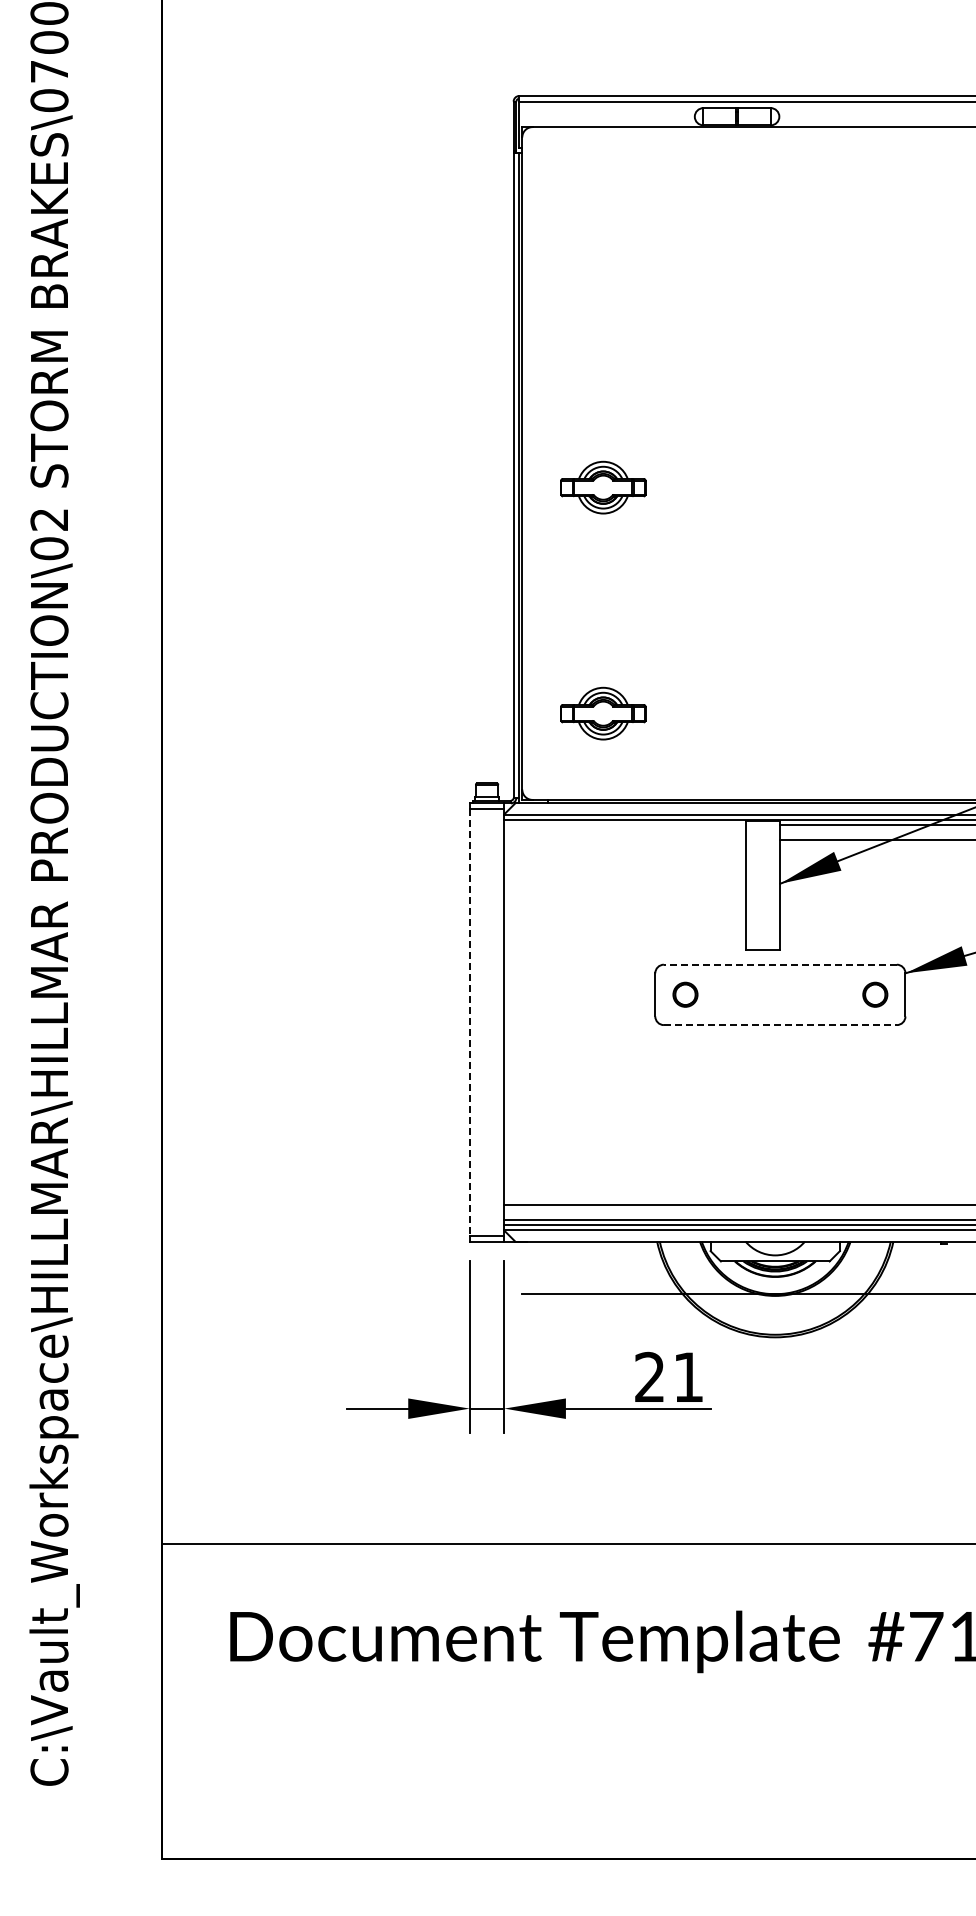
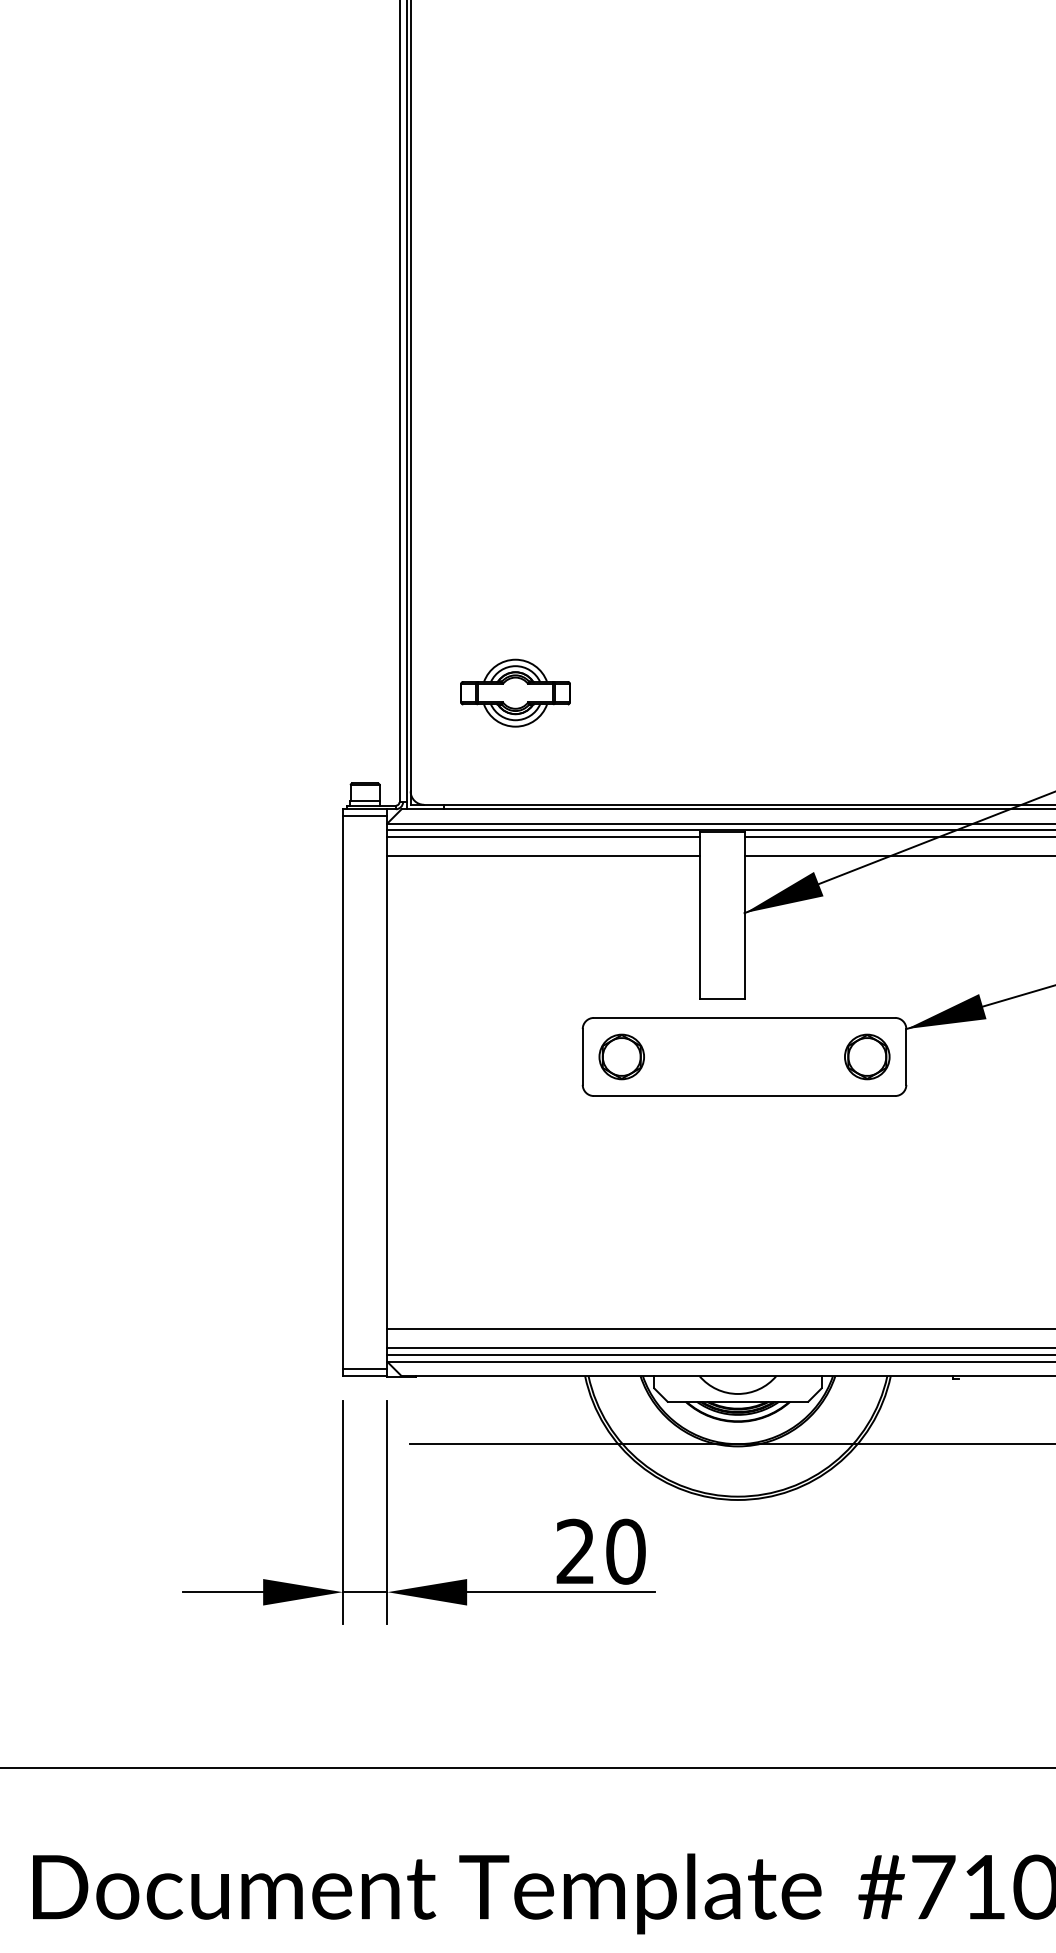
part: (603, 487) -> (515, 400), removed
line: (624, 824) -> (542, 836), added
line: (624, 839) -> (542, 855), added
line: (779, 964) -> (743, 1017), dashed -> solid
part: (685, 994) -> (621, 1056), size x1.43
part: (875, 994) -> (867, 1056), size x1.43
line: (469, 1022) -> (342, 1092), dashed -> solid
line: (780, 1025) -> (744, 1096), dashed -> solid
text: (688, 1376) -> (625, 1550), 21 -> 20

